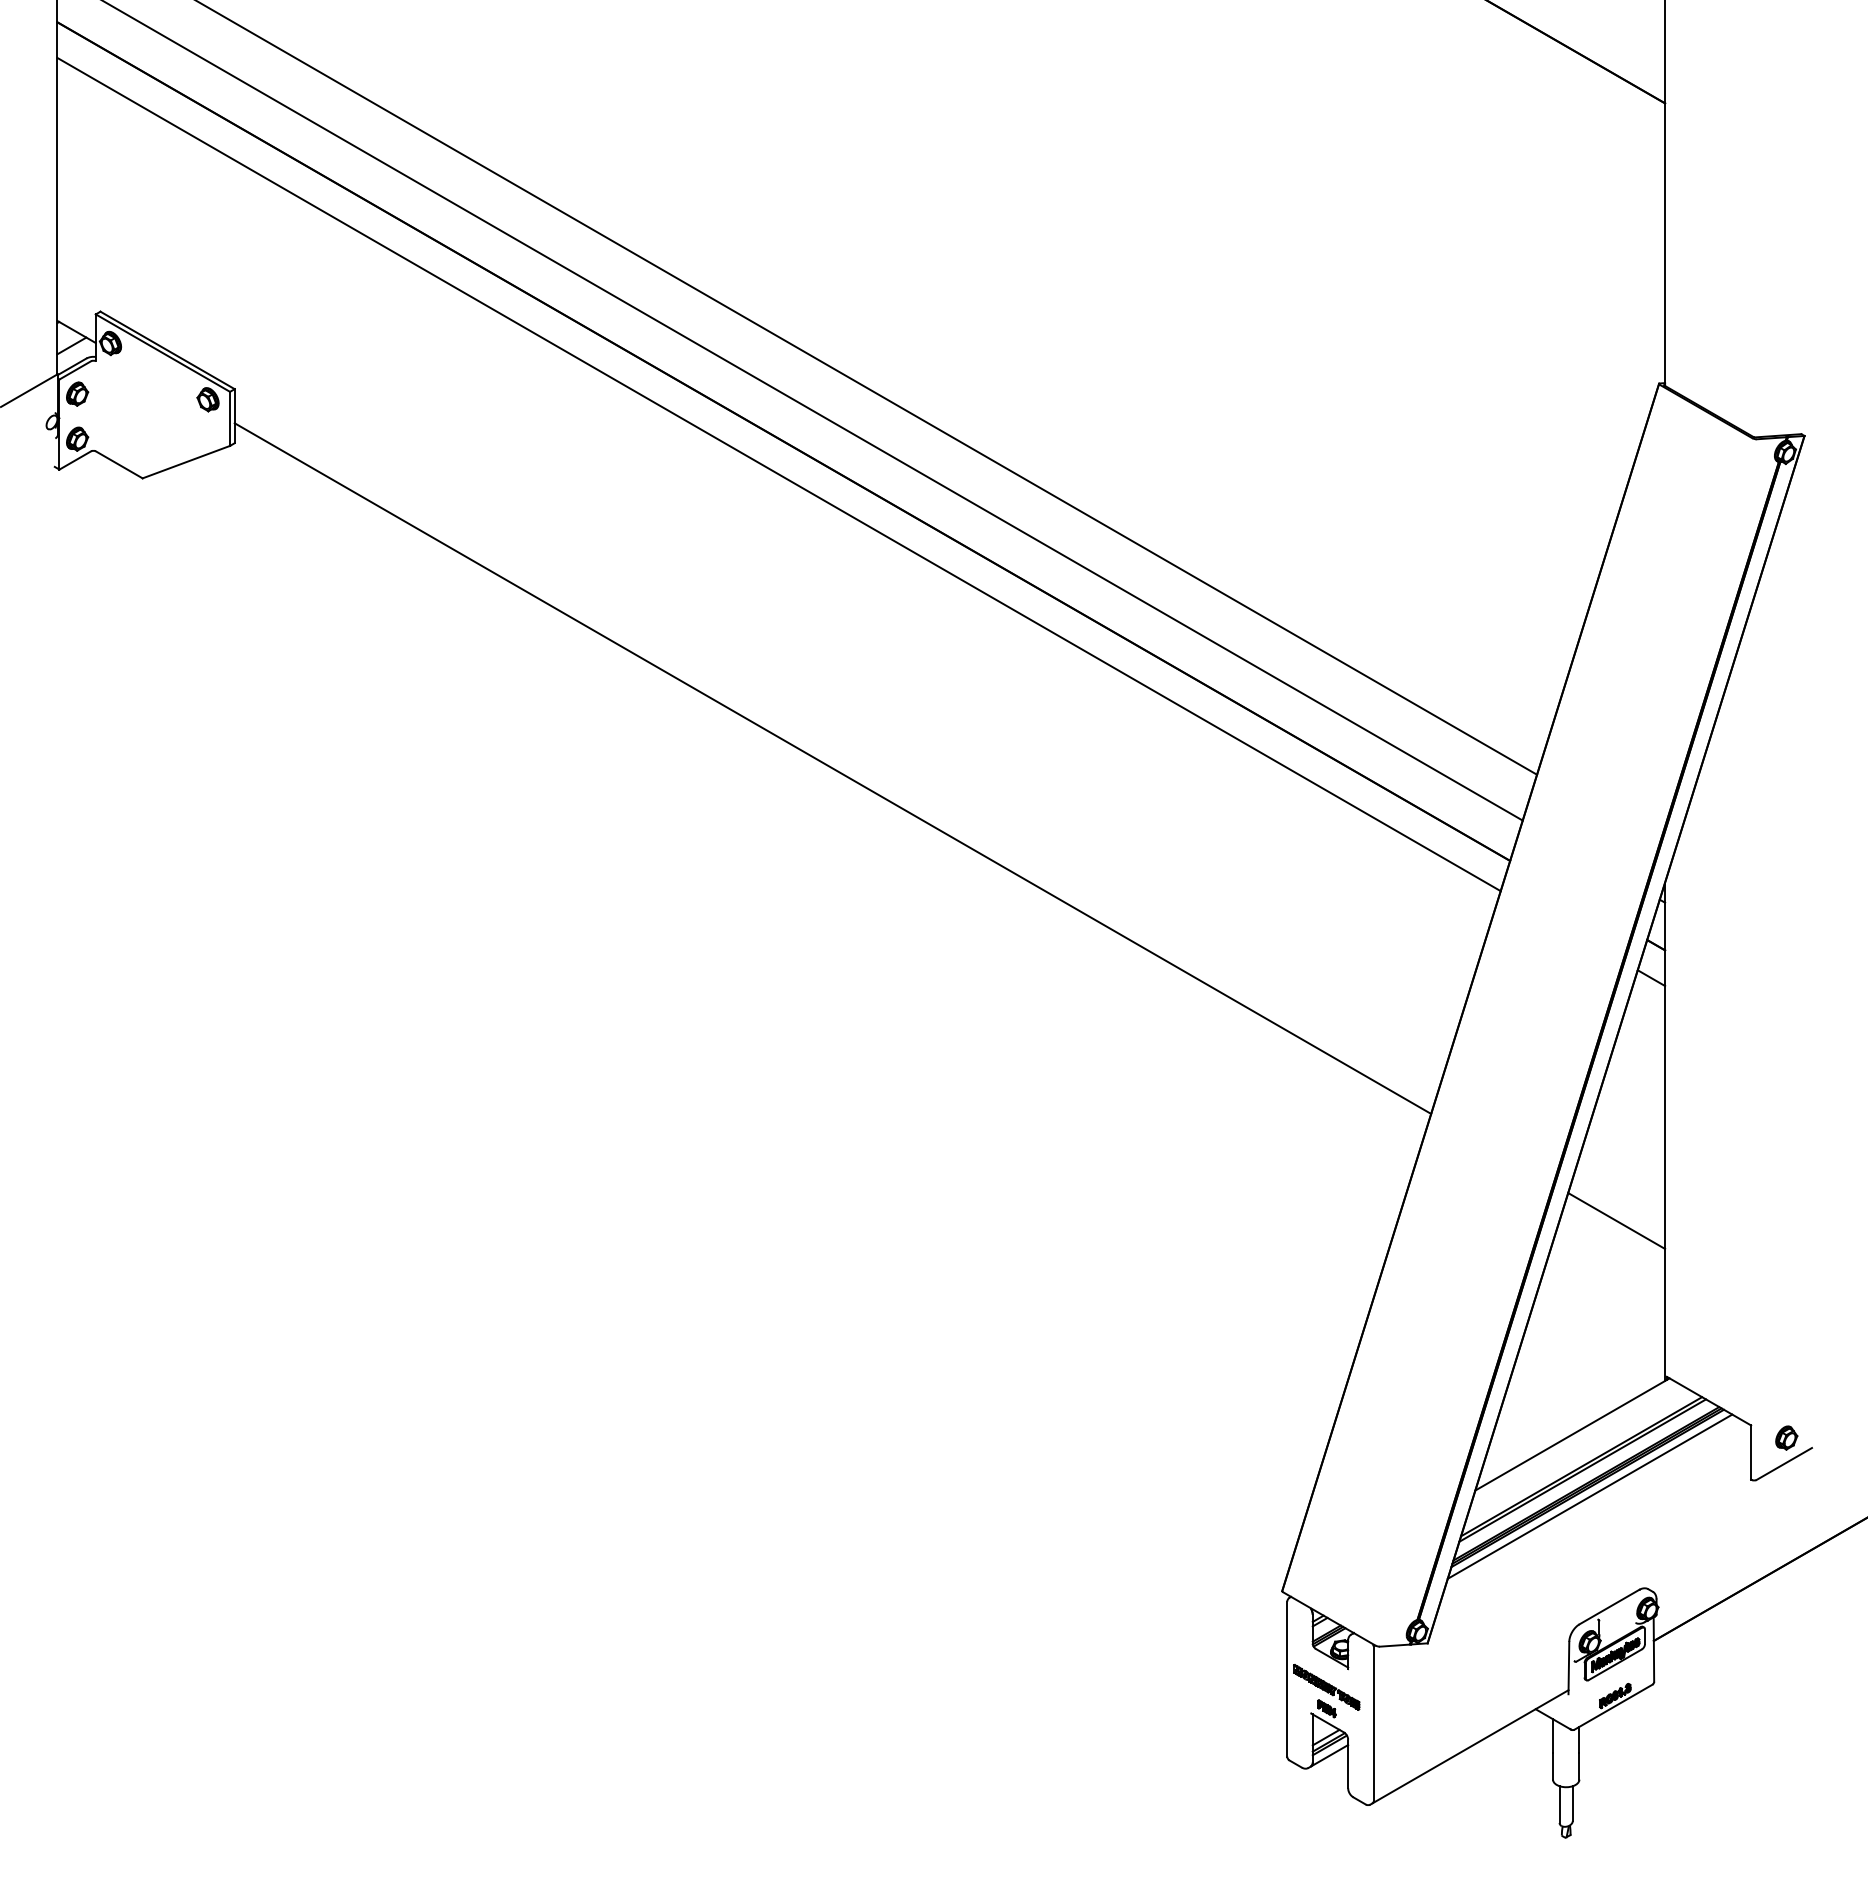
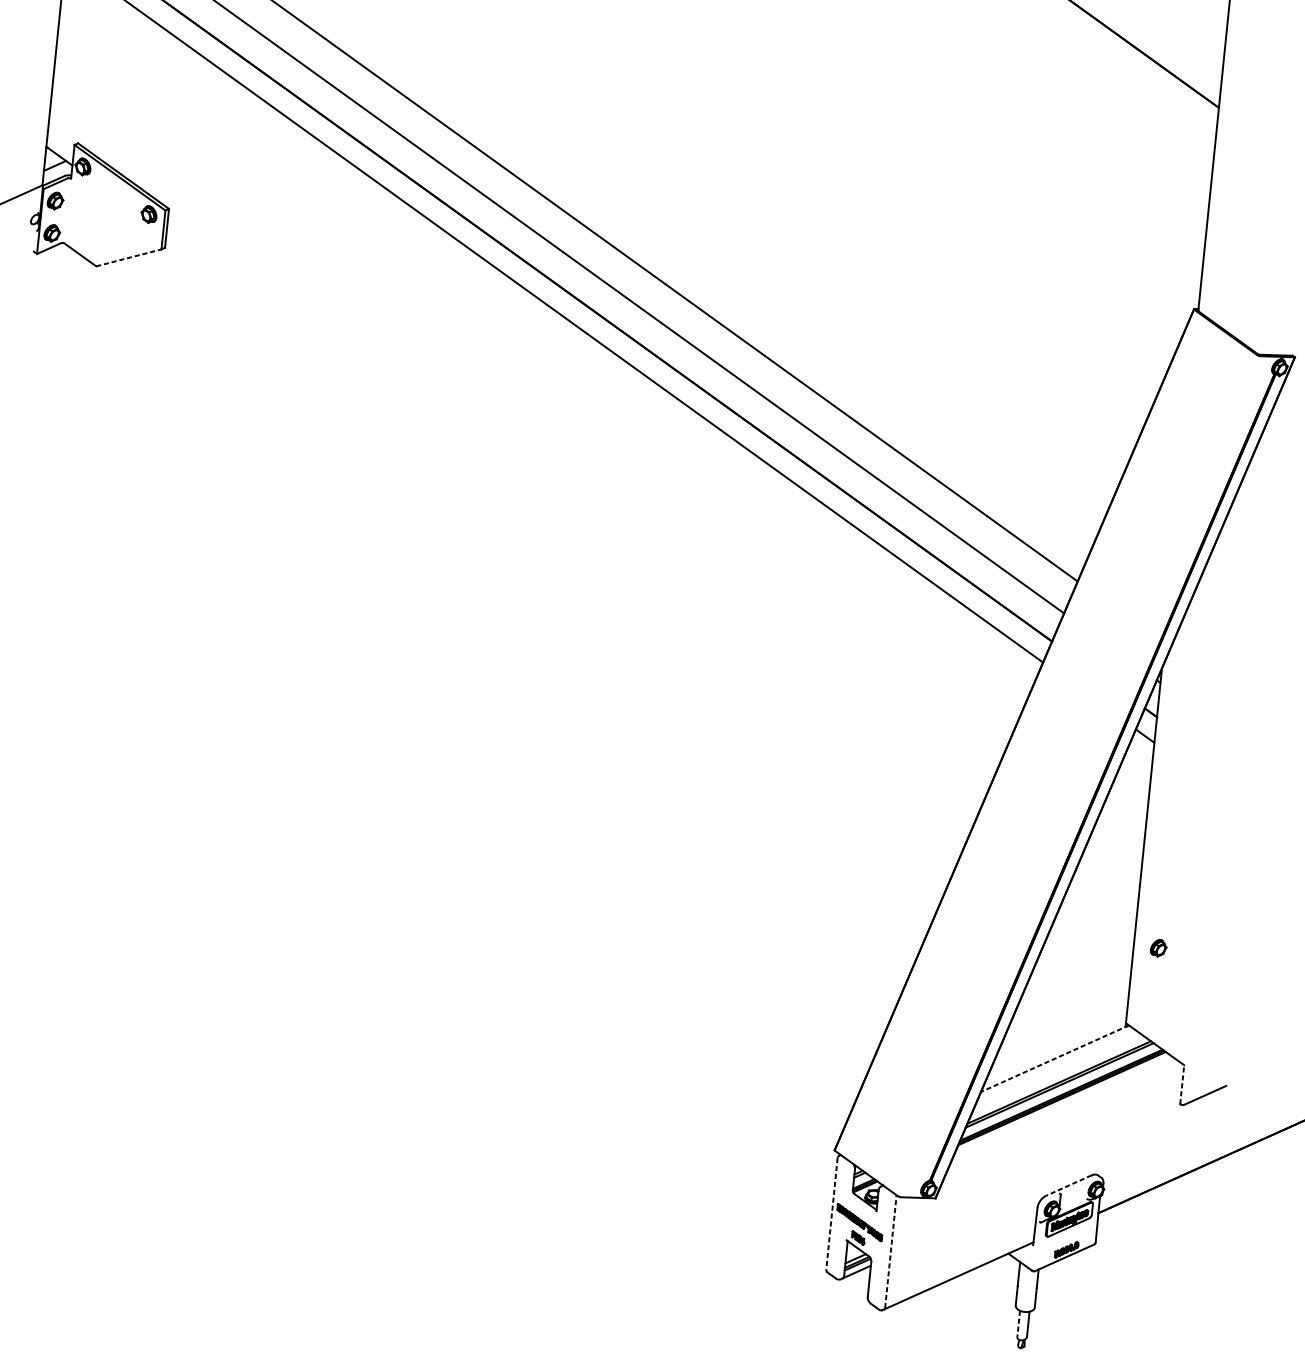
line: (186, 462) -> (128, 258), solid -> dashed
line: (832, 768) -> (571, 525), removed
line: (1616, 1220) -> (1102, 907), removed
line: (1572, 1434) -> (1055, 1058), solid -> dashed
part: (1786, 1437) -> (1158, 947), moved
line: (1751, 1452) -> (1182, 1084), solid -> dashed
line: (1589, 1496) -> (1062, 1104), removed
line: (1608, 1607) -> (1068, 1185), solid -> dashed
line: (1287, 1679) -> (832, 1214), solid -> dashed
line: (1373, 1723) -> (890, 1252), solid -> dashed
line: (1559, 1805) -> (1018, 1324), solid -> dashed

